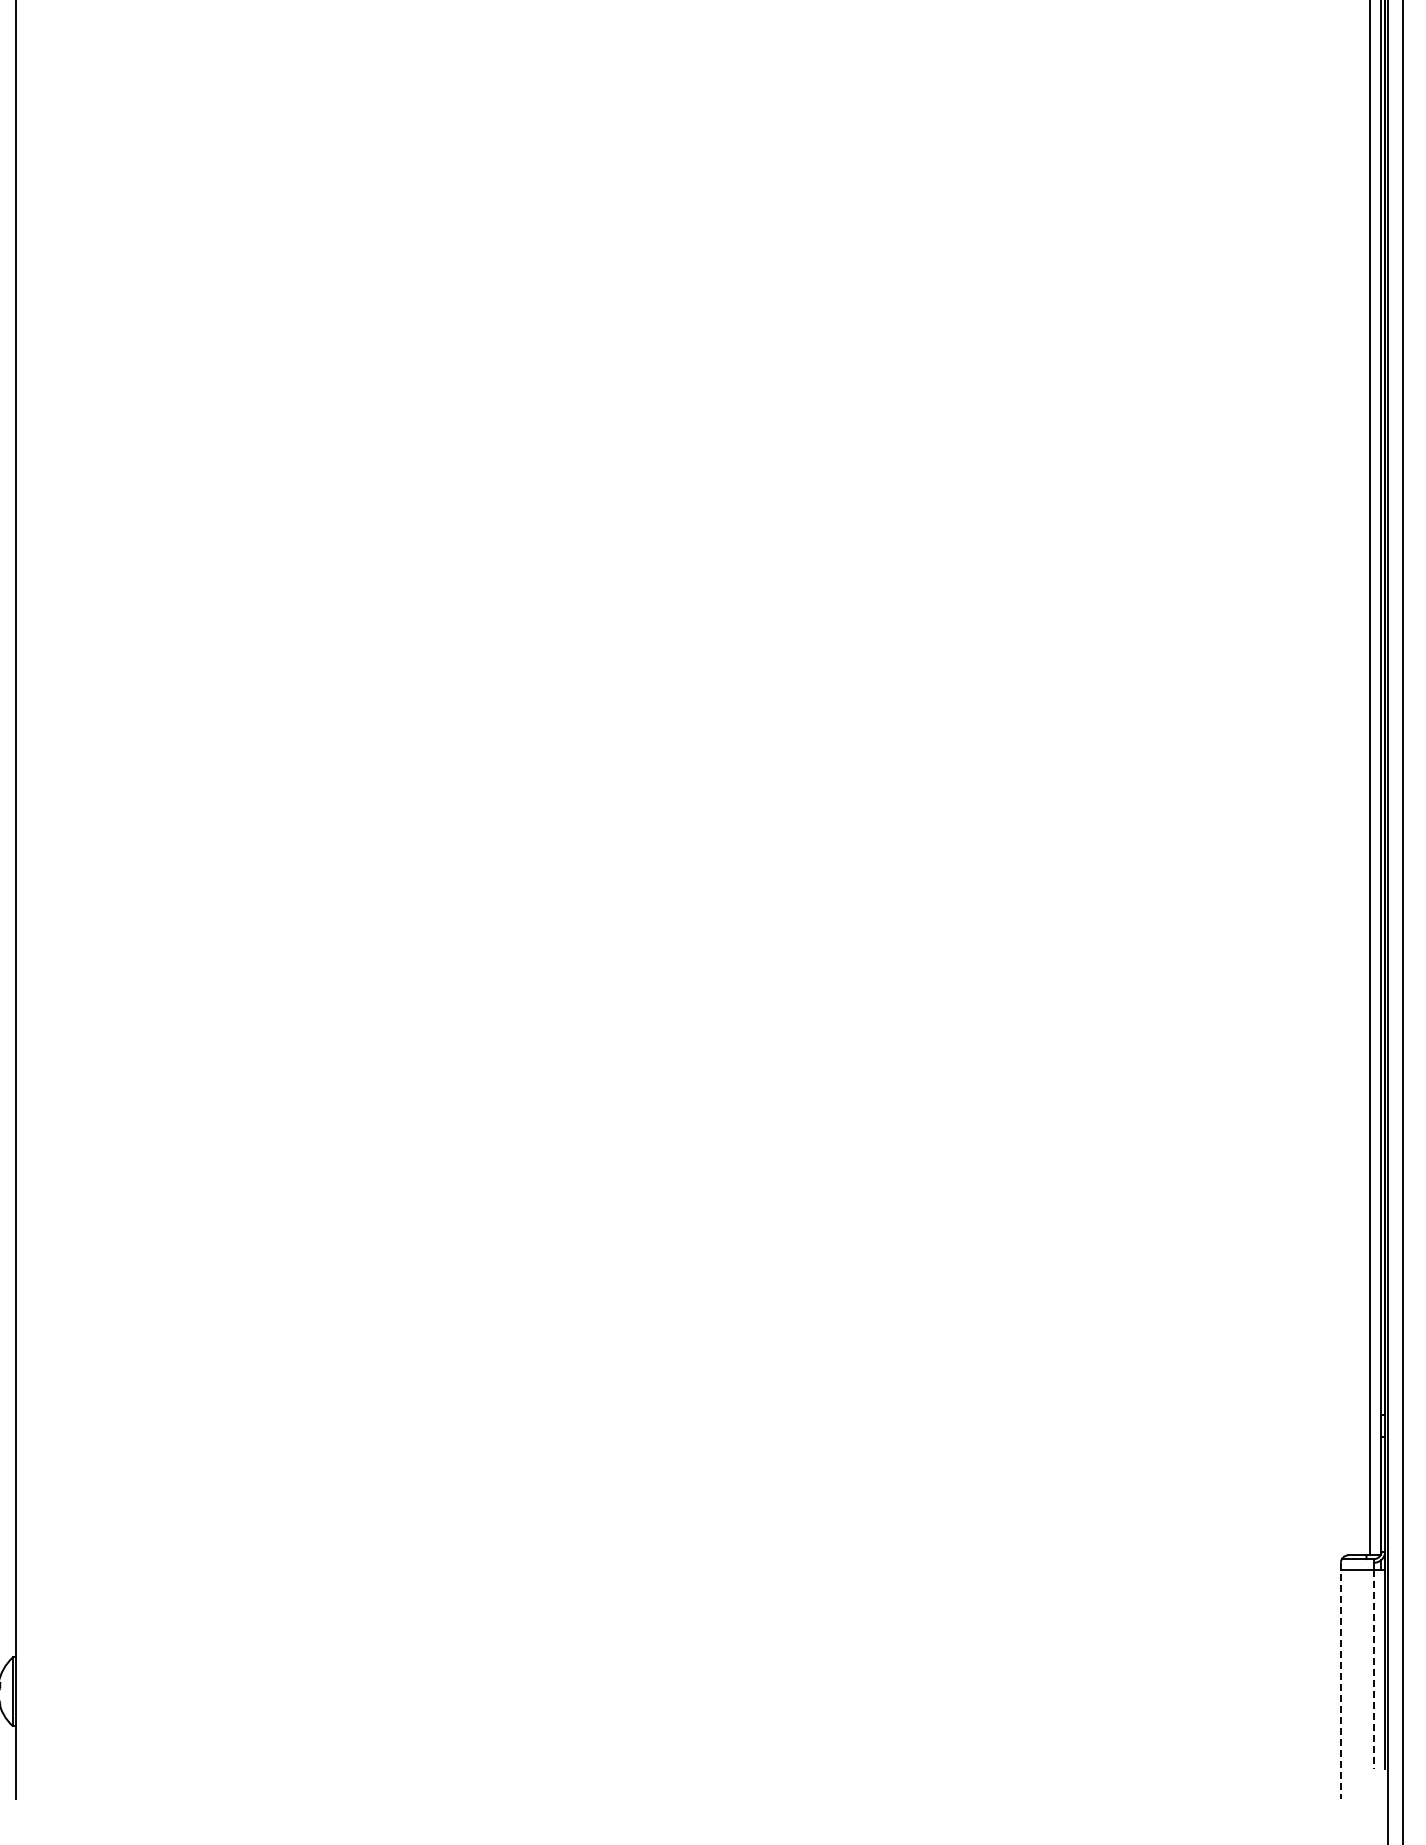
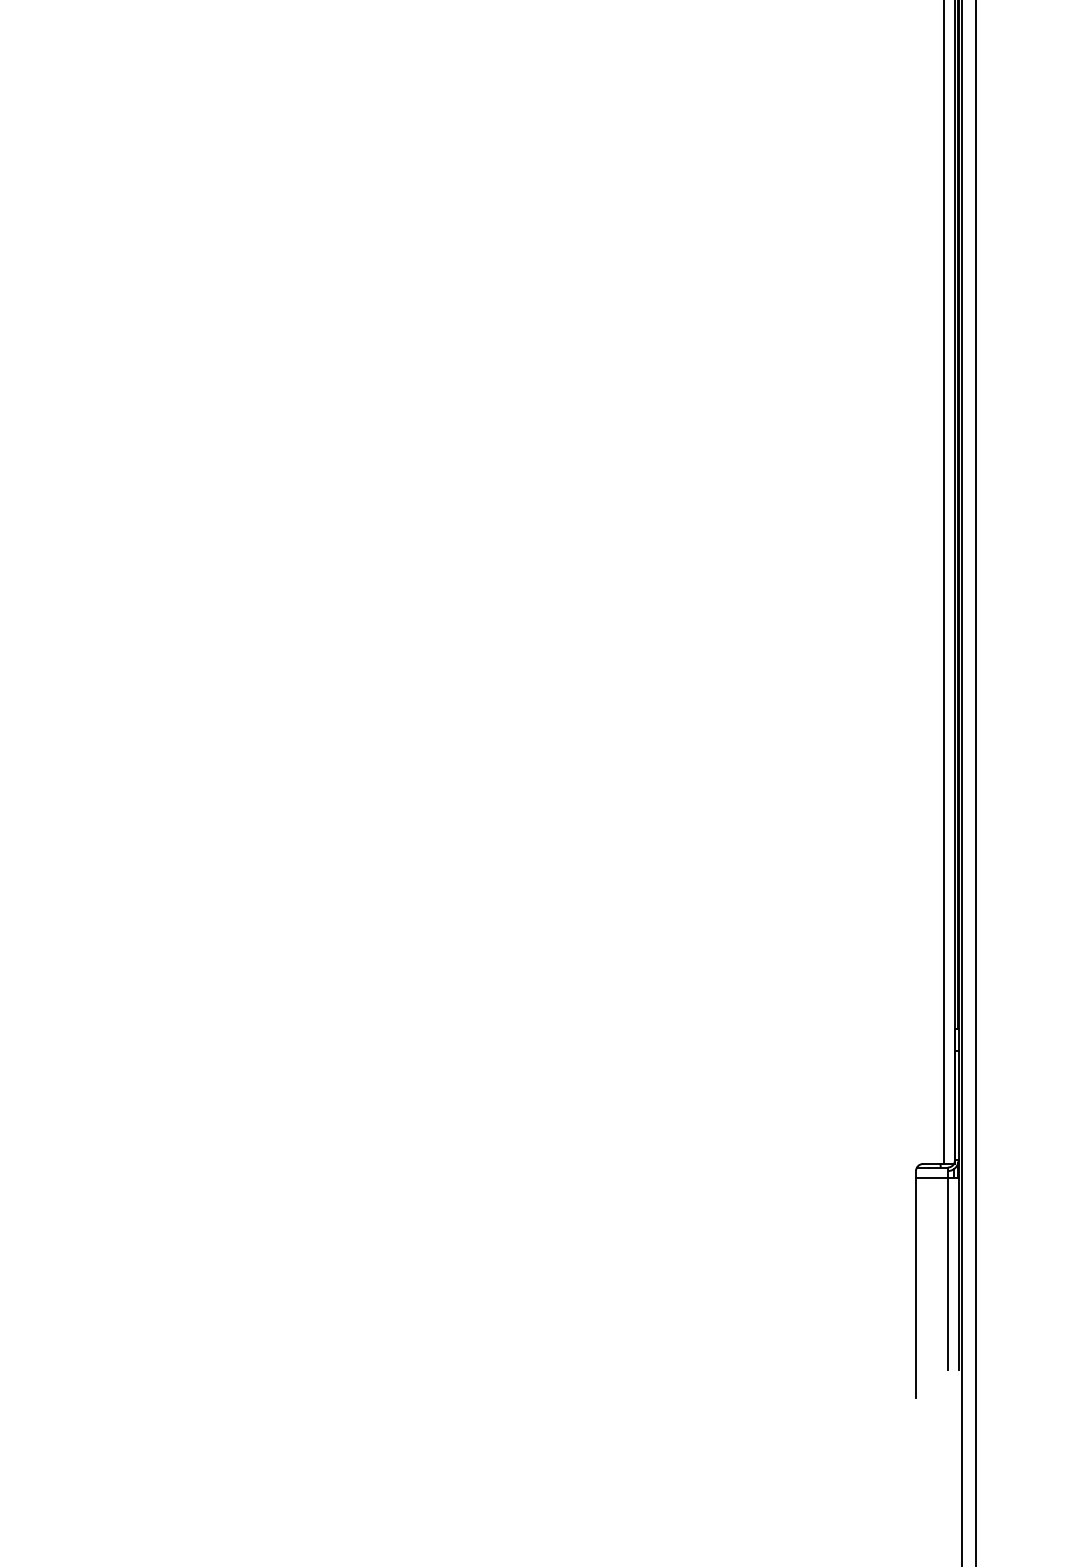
line: (1374, 1669) -> (948, 1273), dashed -> solid
line: (1340, 1681) -> (915, 1285), dashed -> solid

